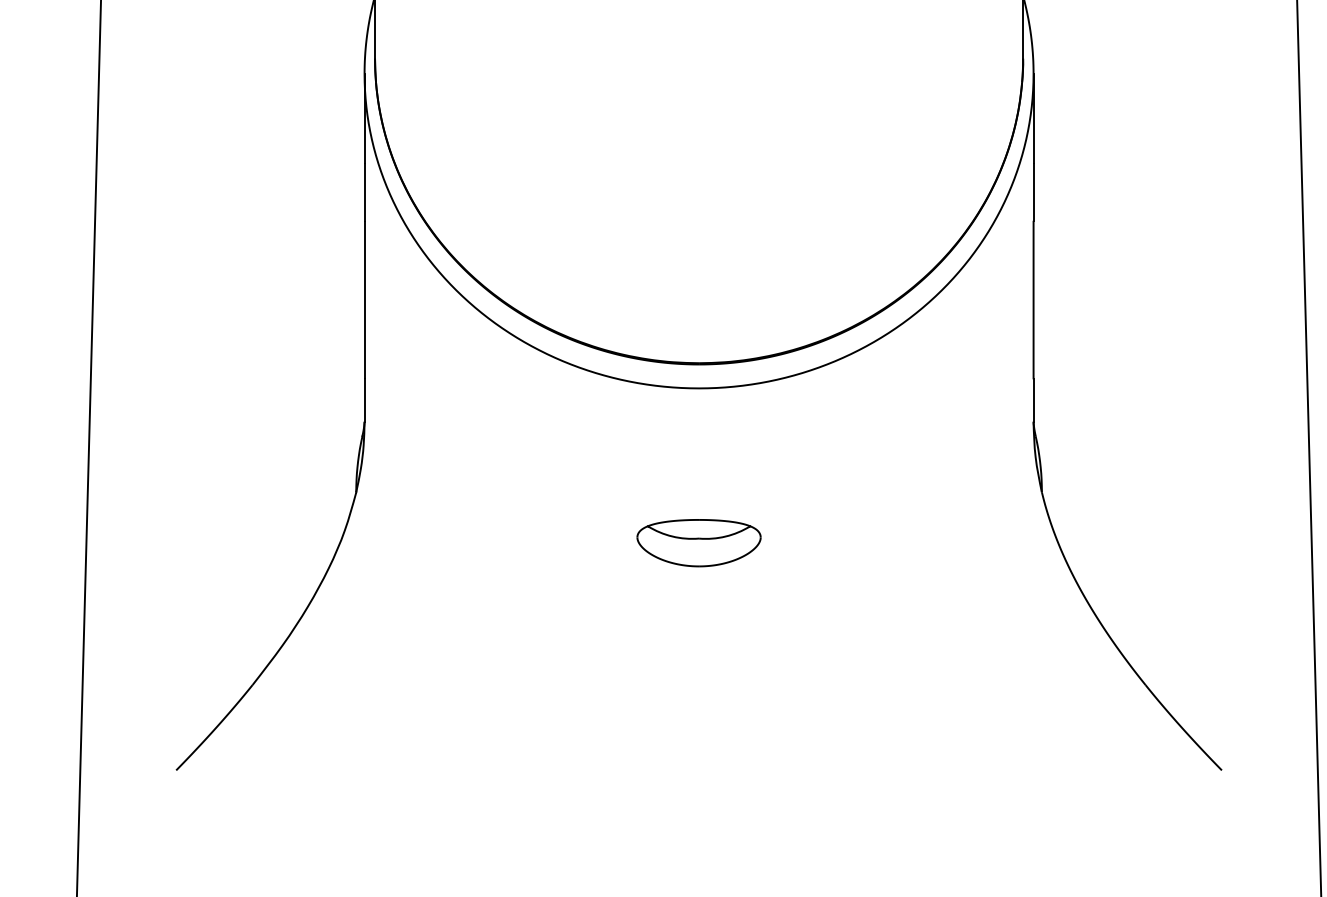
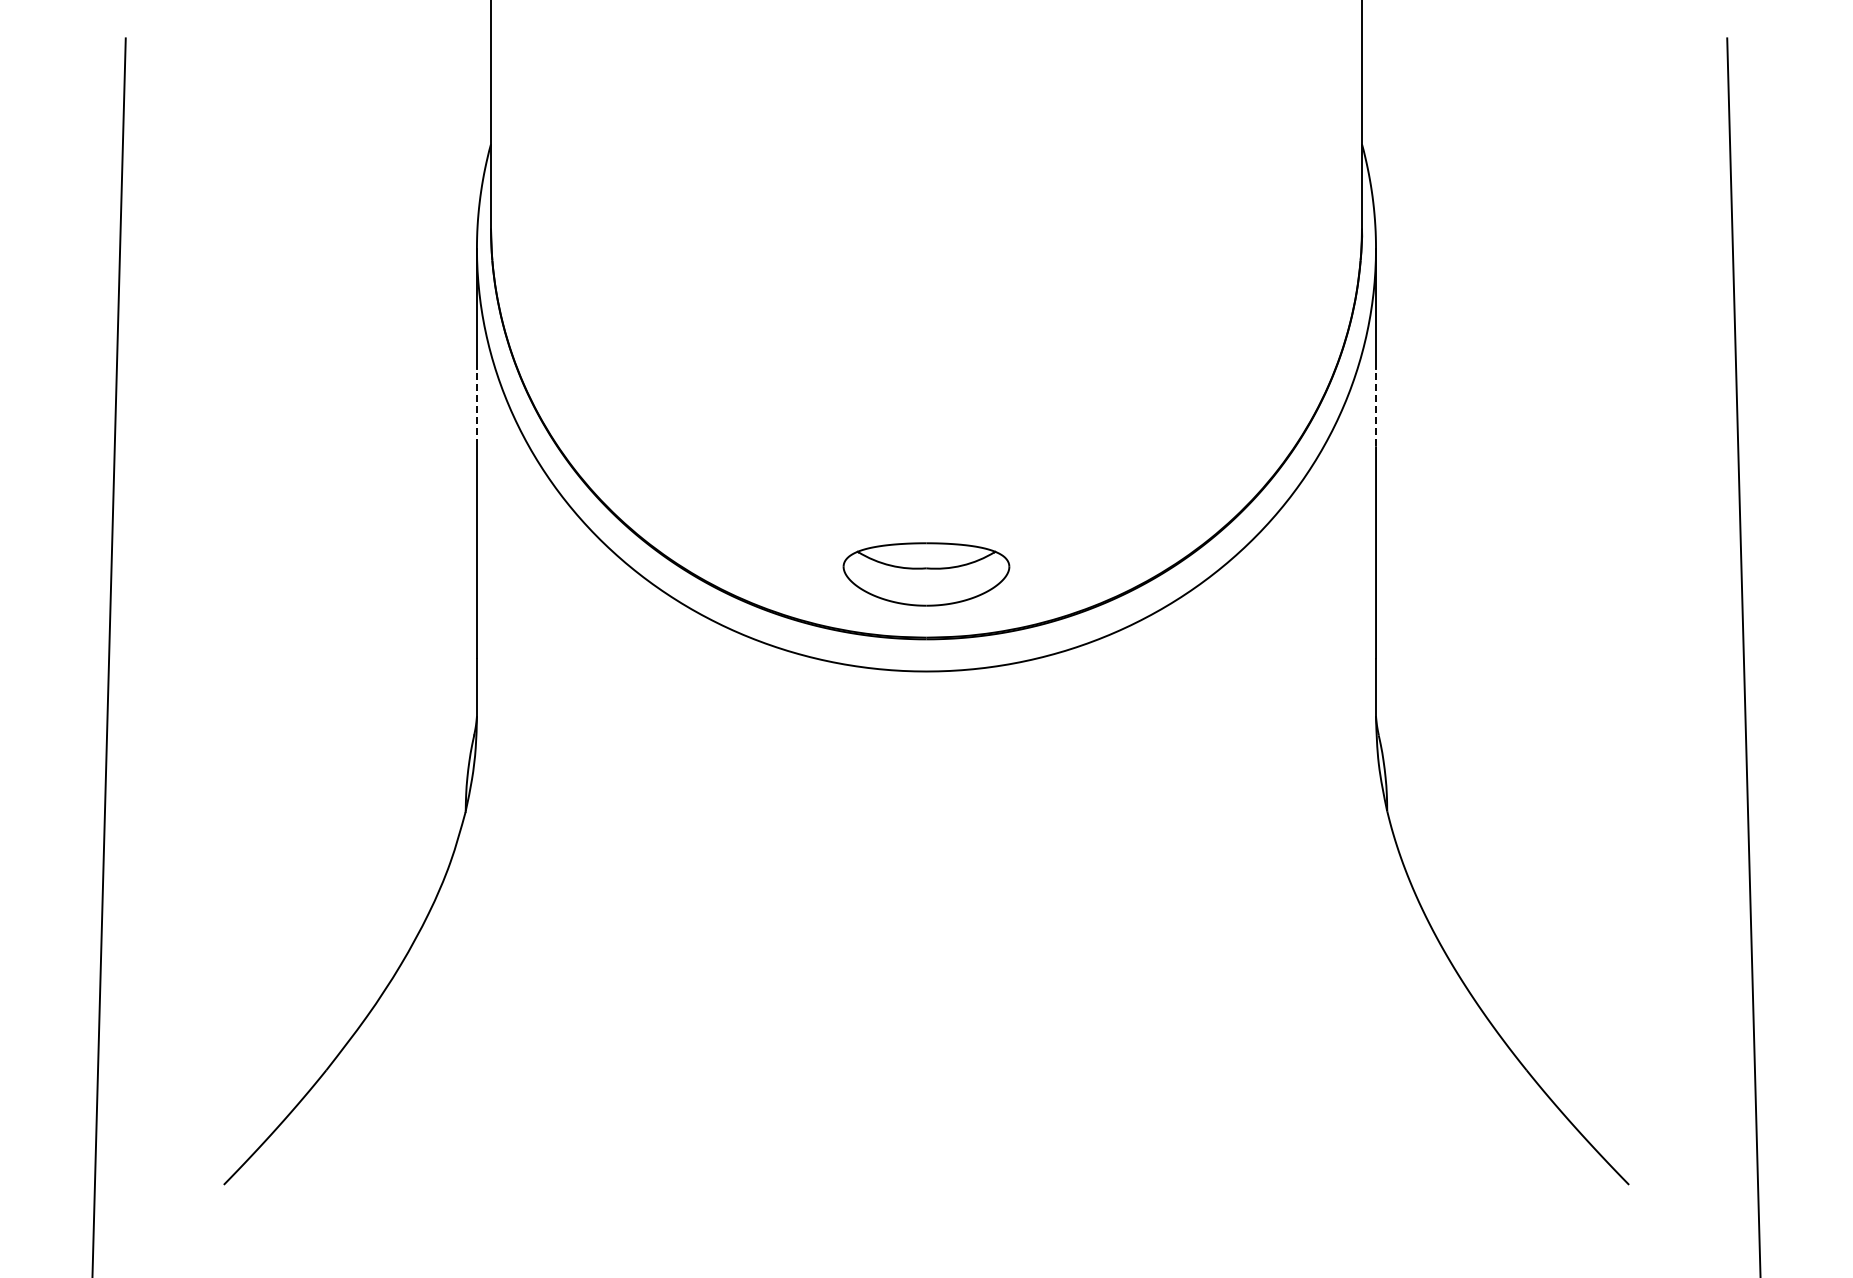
line: (364, 191) -> (476, 407), solid -> dashed
line: (1033, 191) -> (1376, 407), solid -> dashed
part: (699, 543) -> (926, 574), moved

